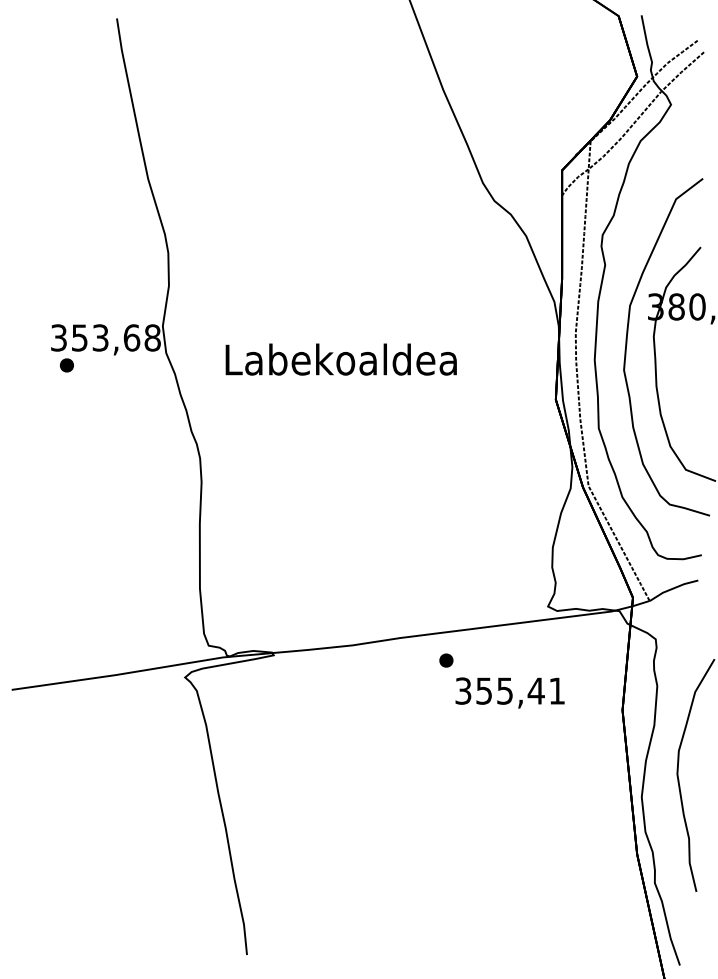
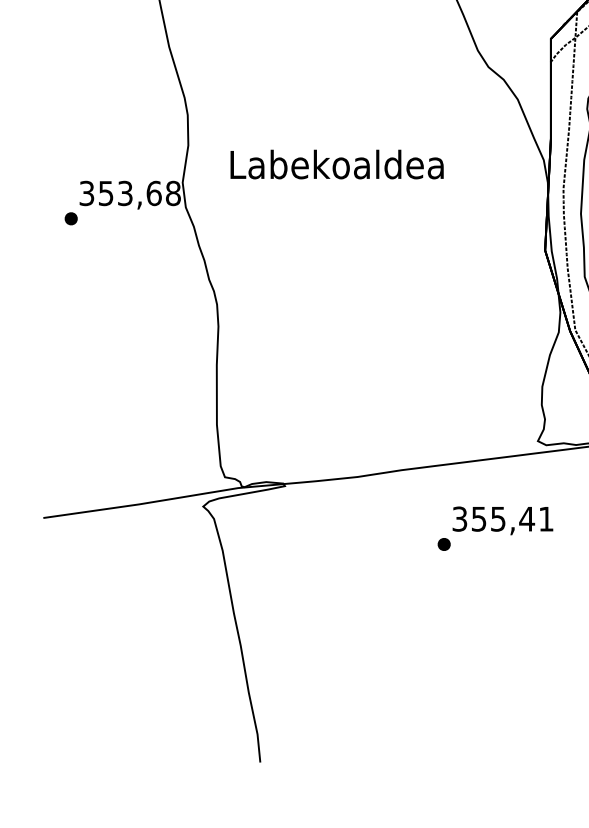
text: (340, 359) -> (336, 164), moved
part: (66, 365) -> (70, 218), moved
part: (446, 660) -> (444, 544), moved

